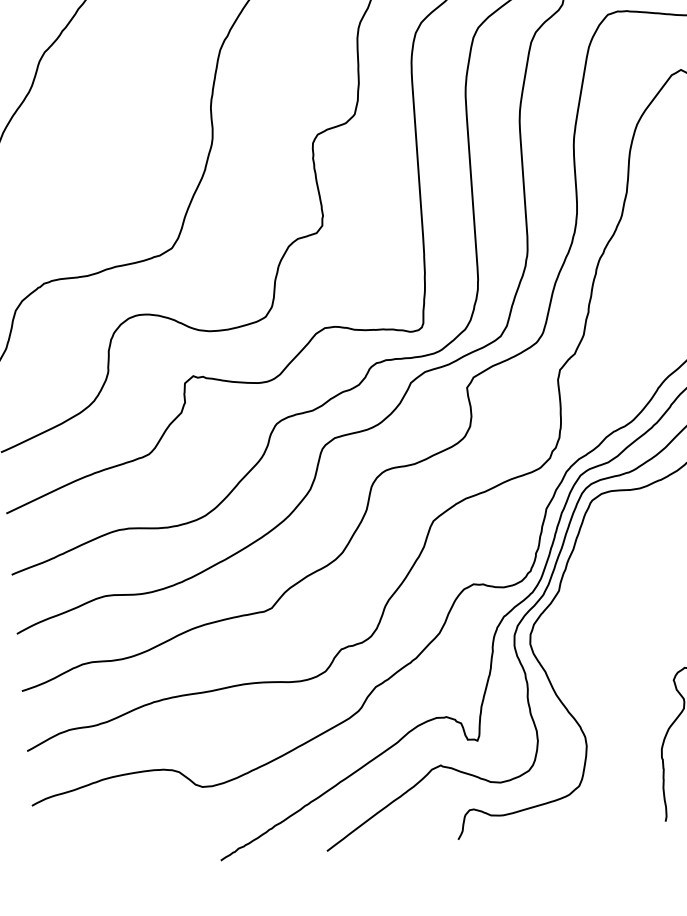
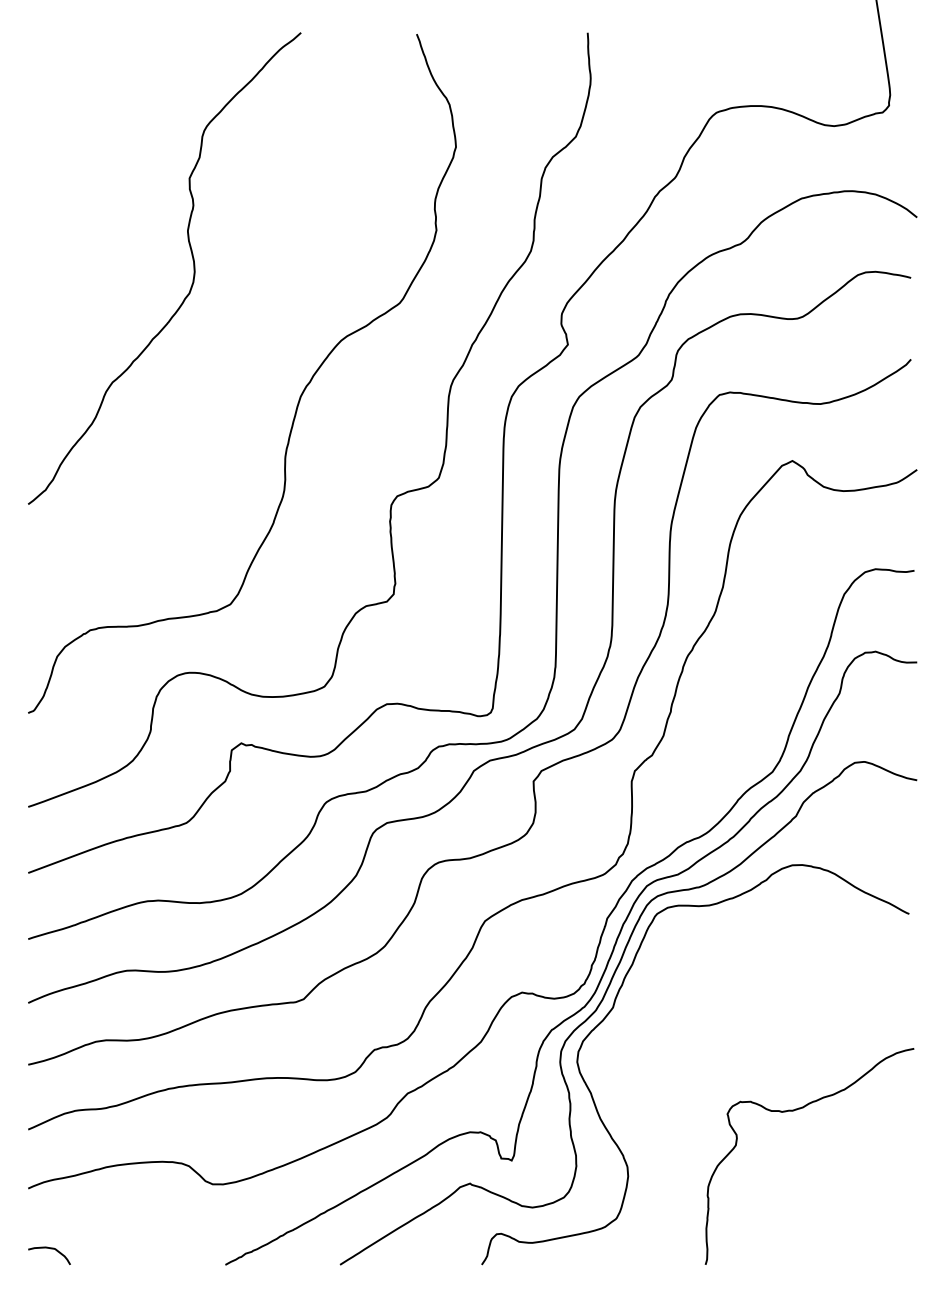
curve: (57, 860) -> (50, 1249), added

